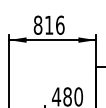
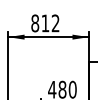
text: (60, 25) -> (55, 23), 816 -> 812

